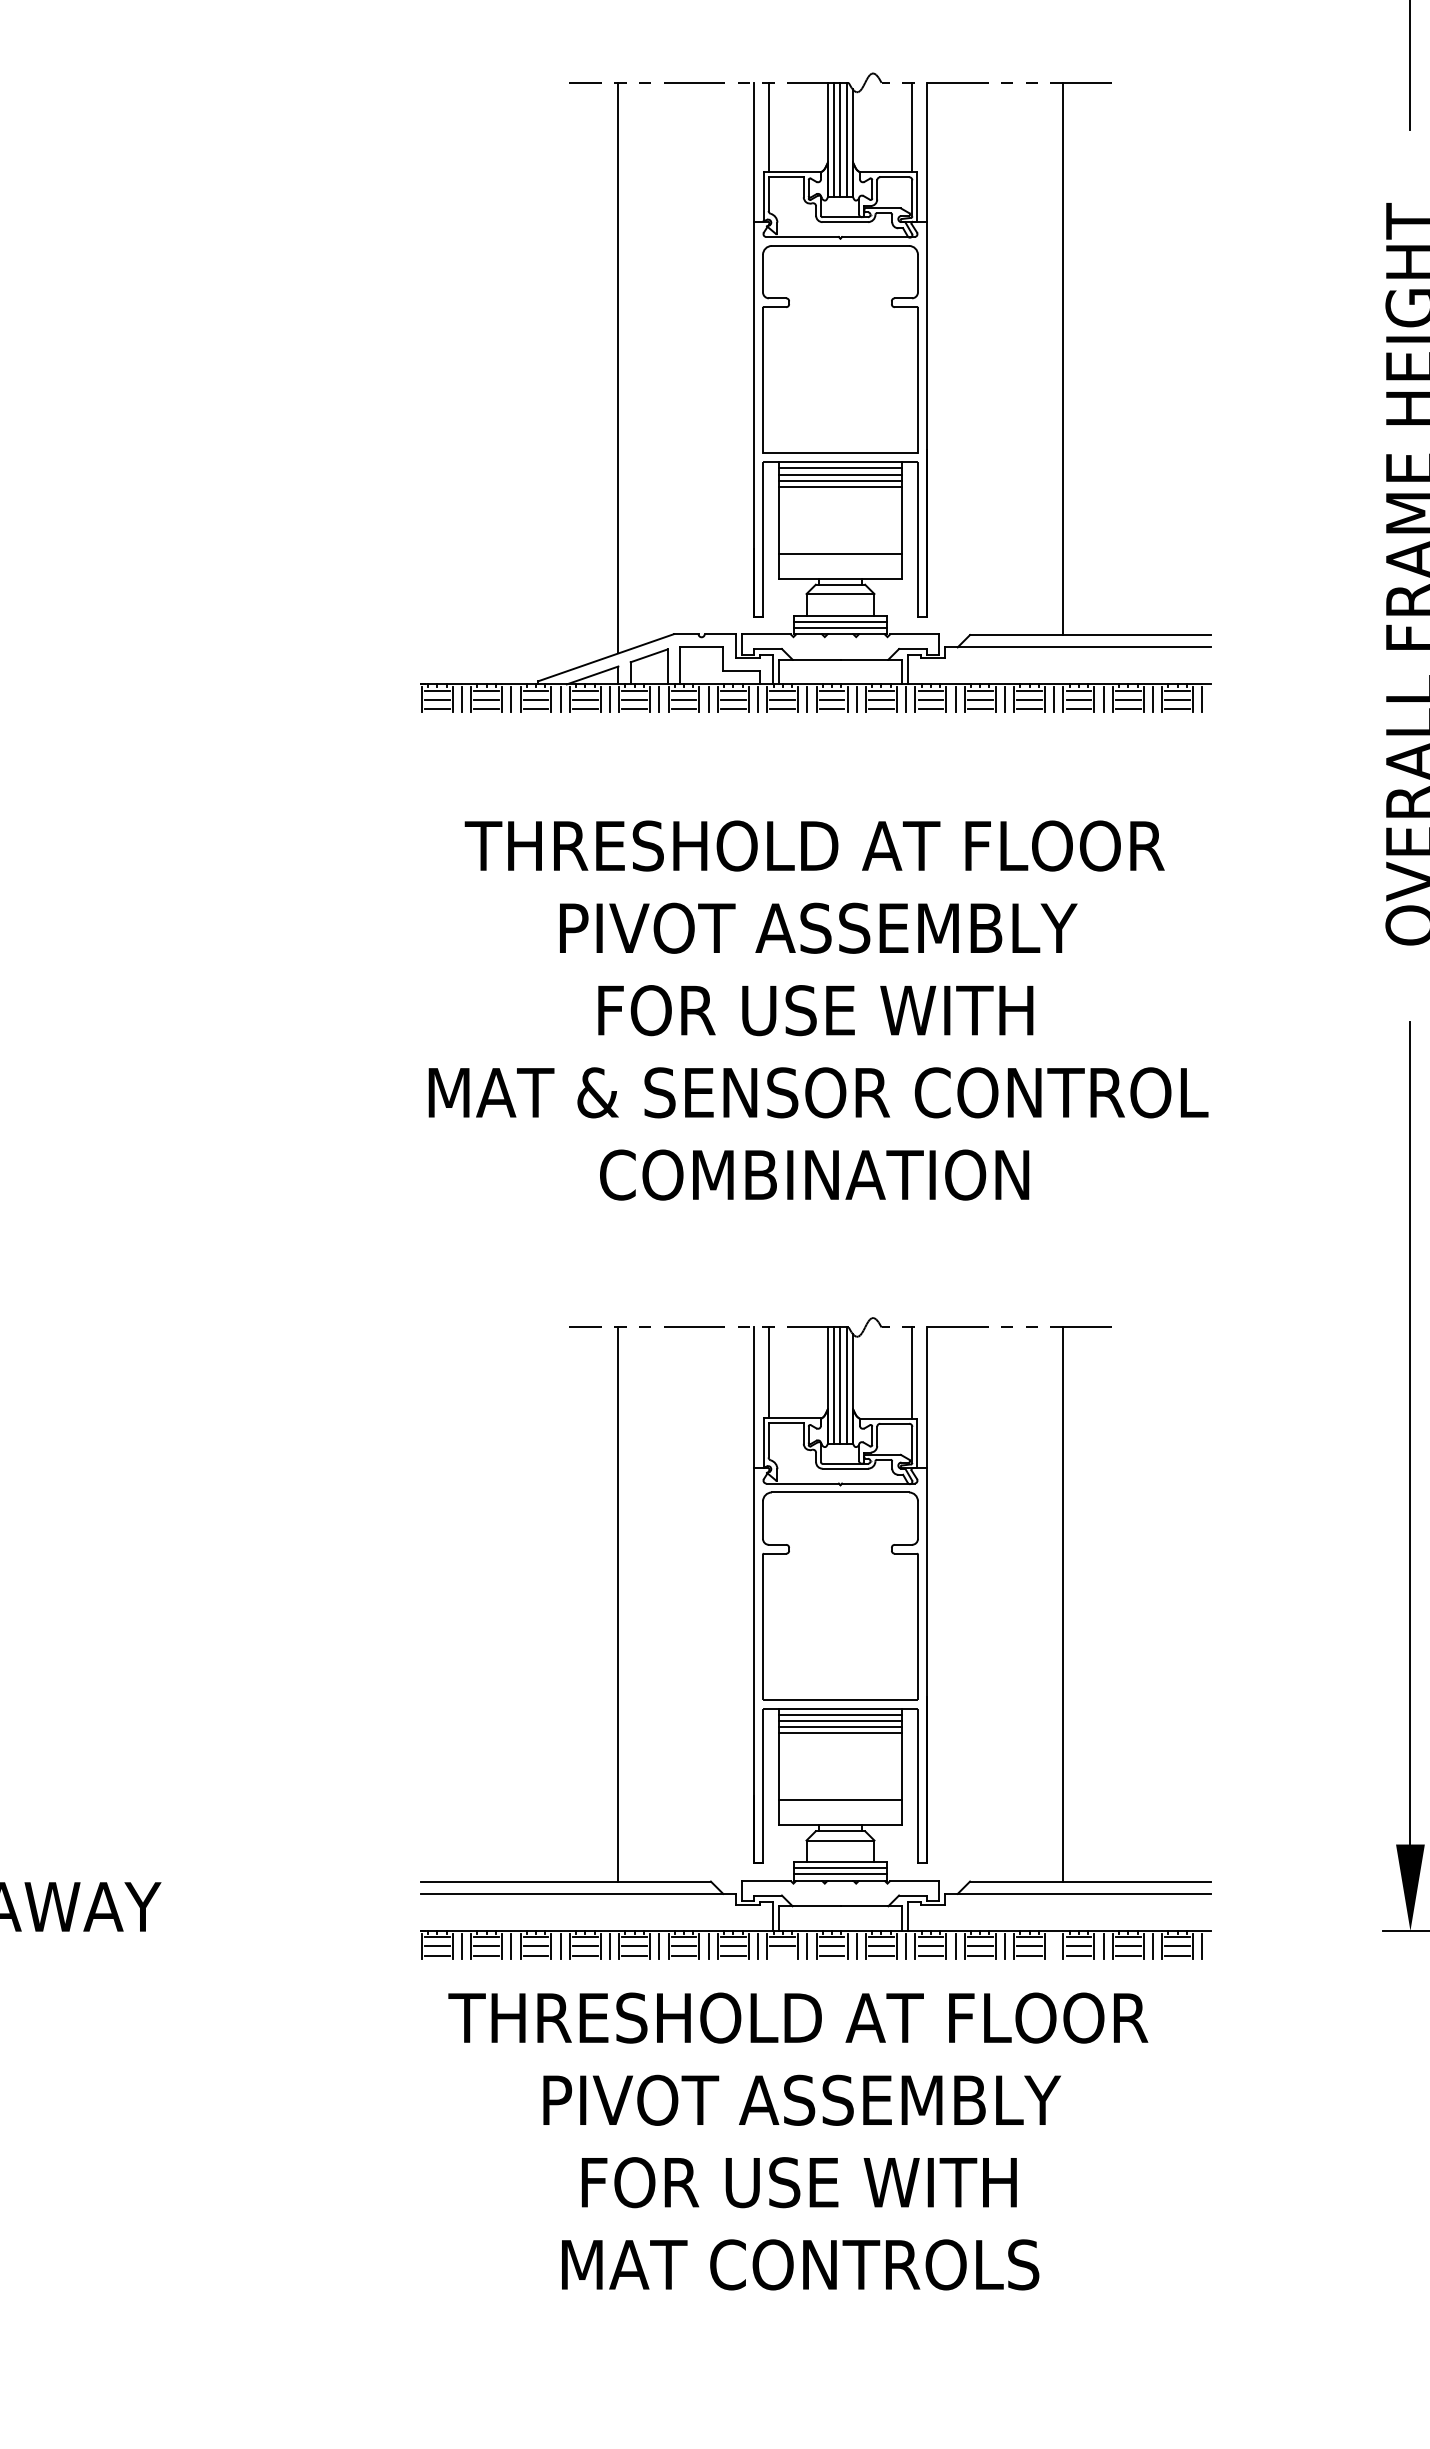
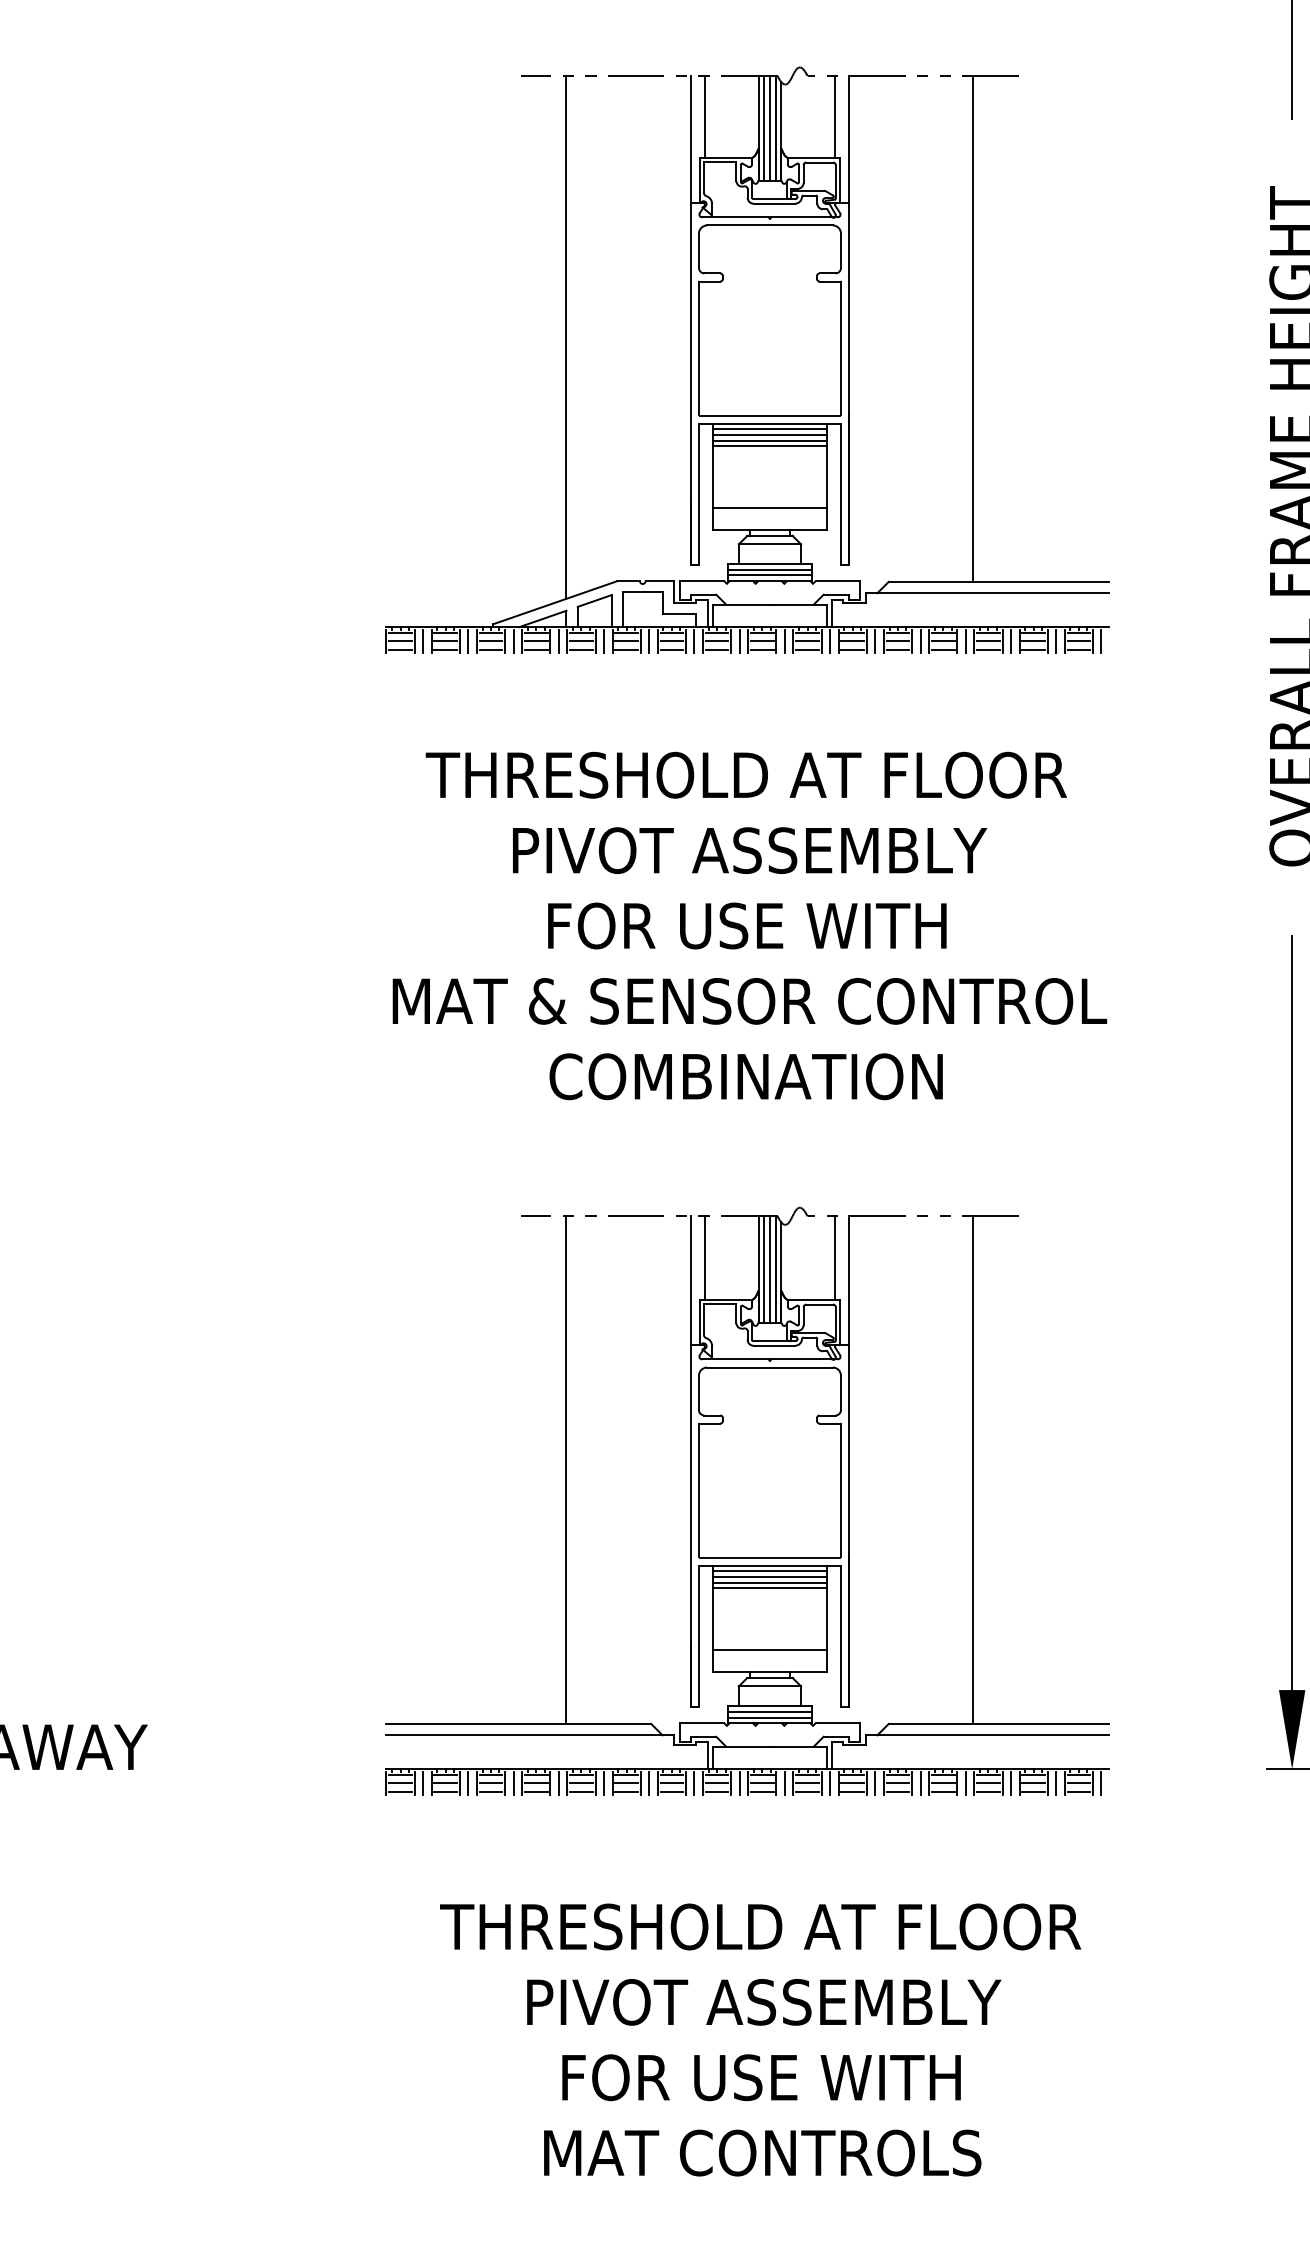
line: (1054, 1946) -> (966, 1783), added
line: (782, 1955) -> (716, 1791), added
text: (798, 2141) -> (760, 2040), moved

